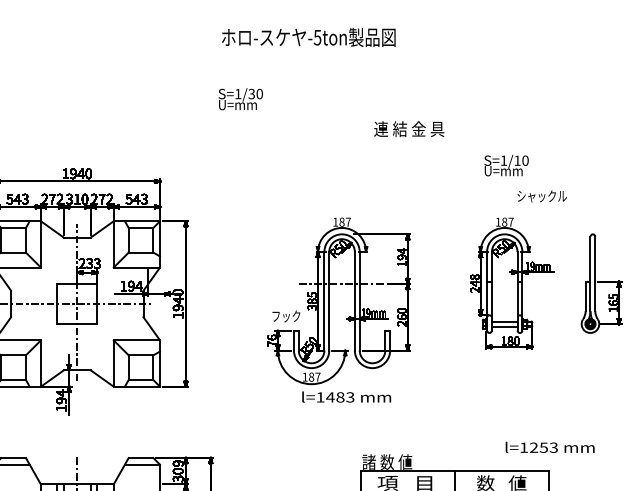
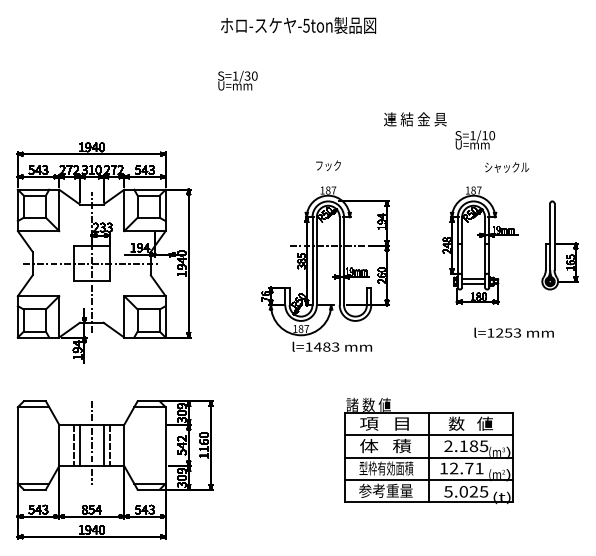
text: (409, 129) -> (415, 119), moved
text: (286, 316) -> (328, 165), moved
text: (549, 447) -> (513, 332), moved

